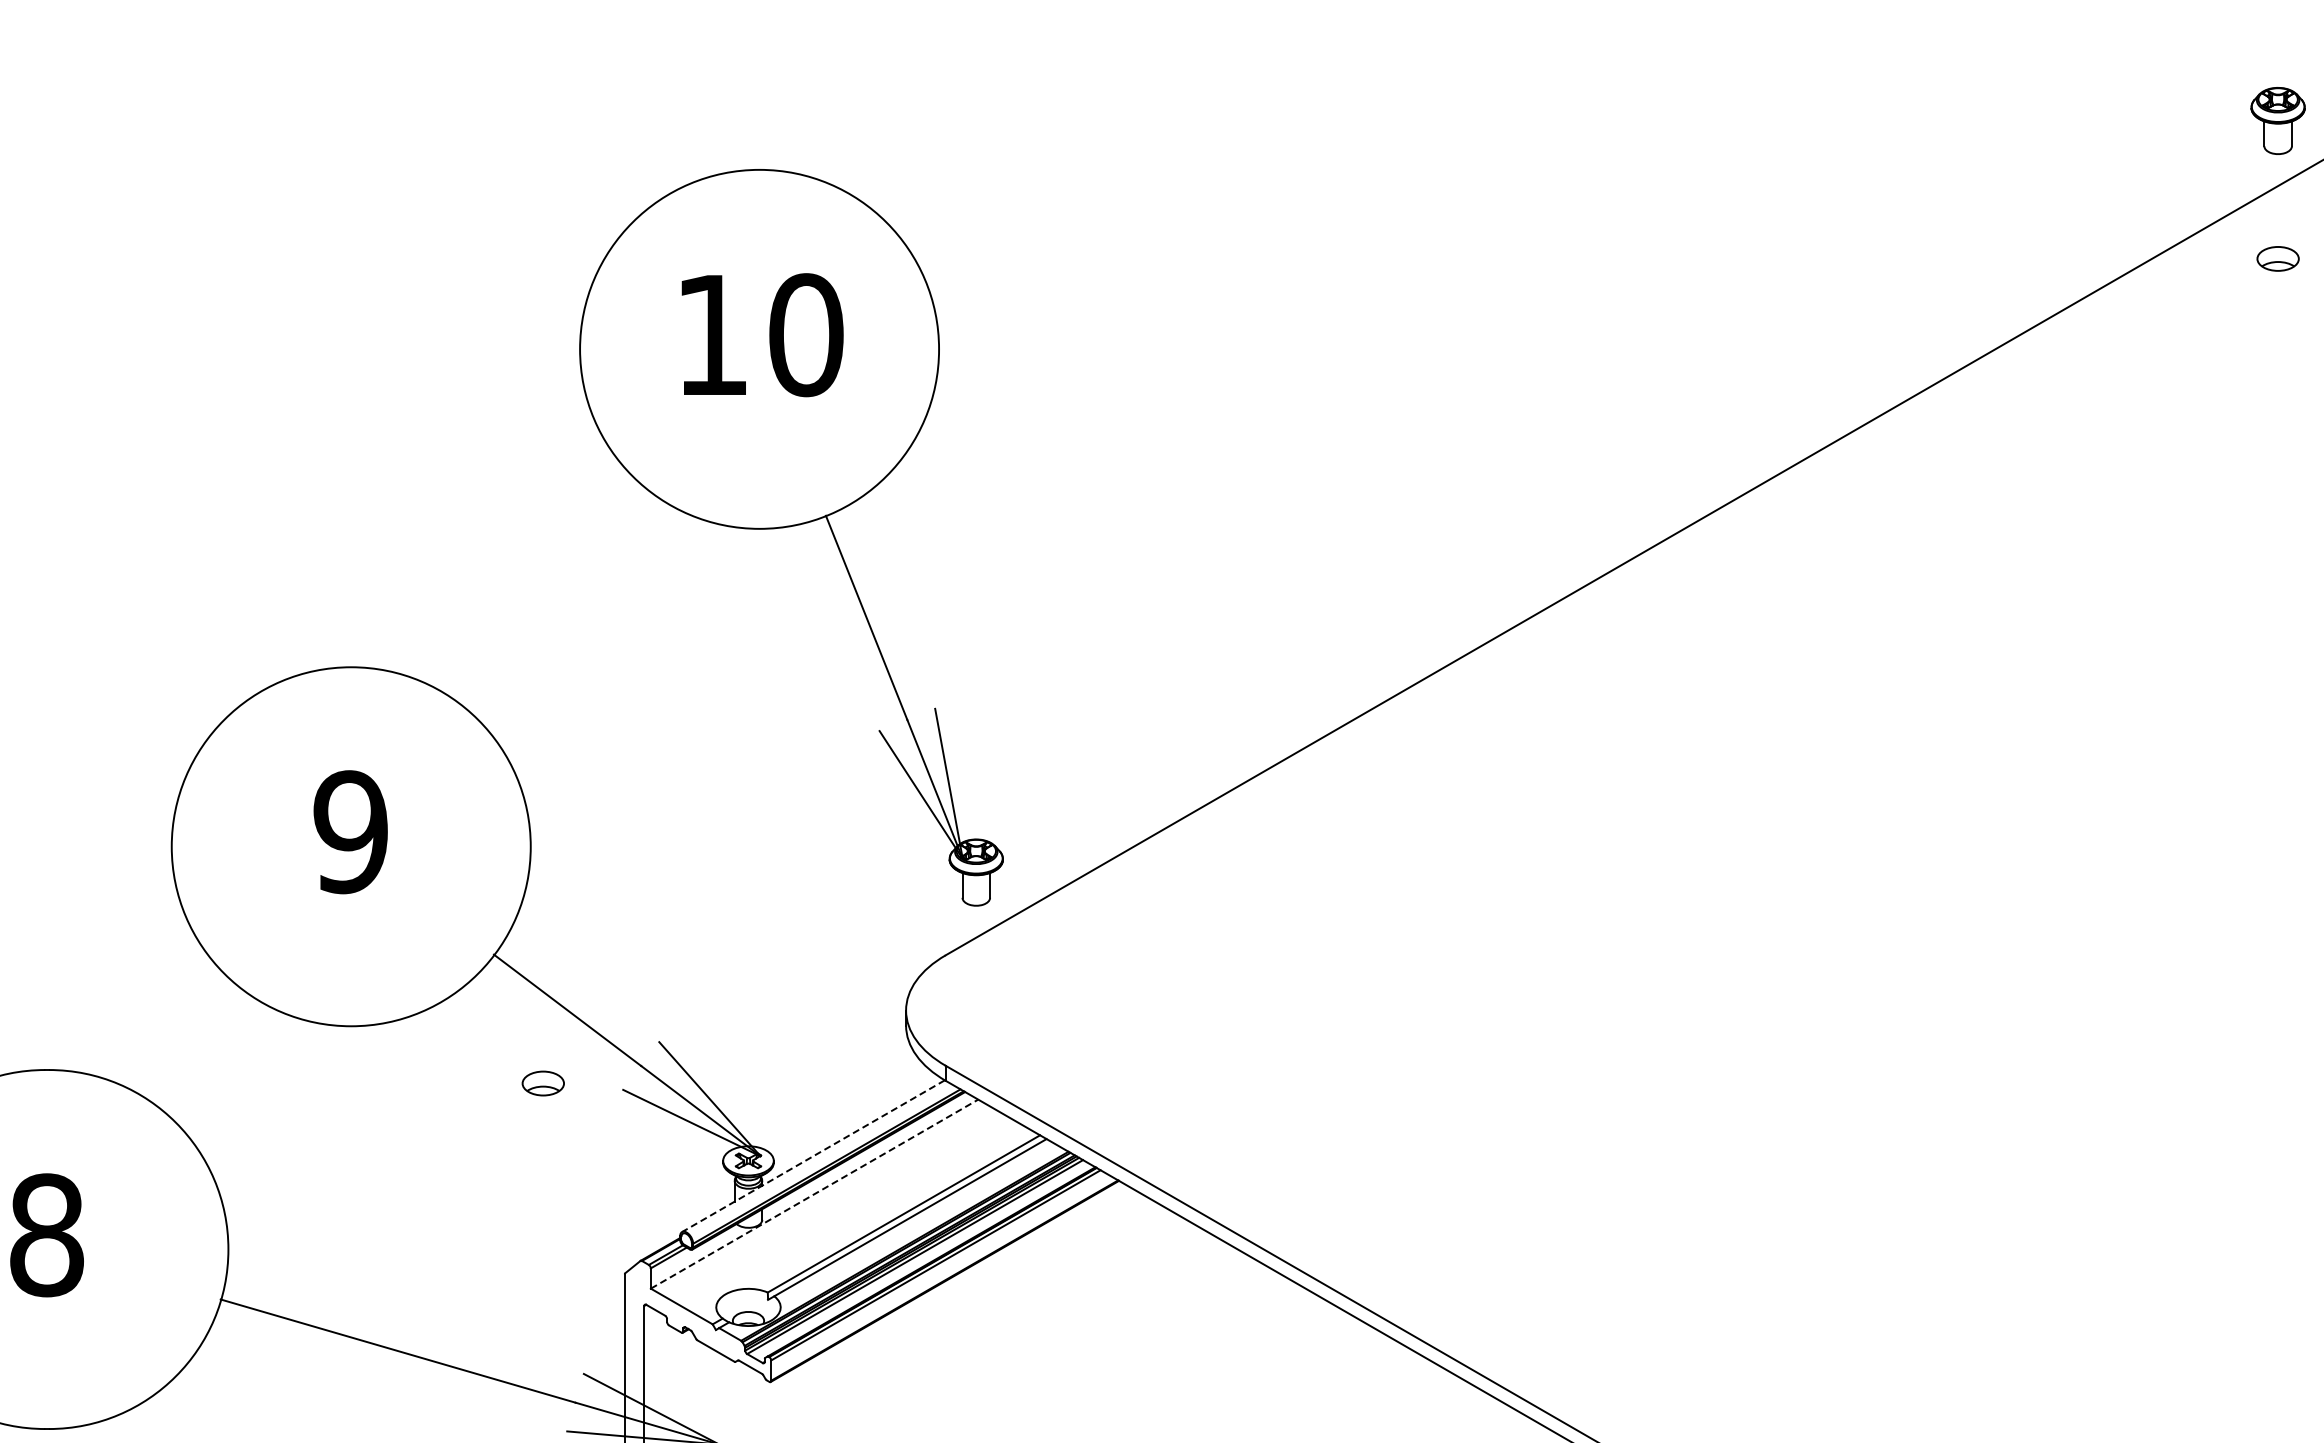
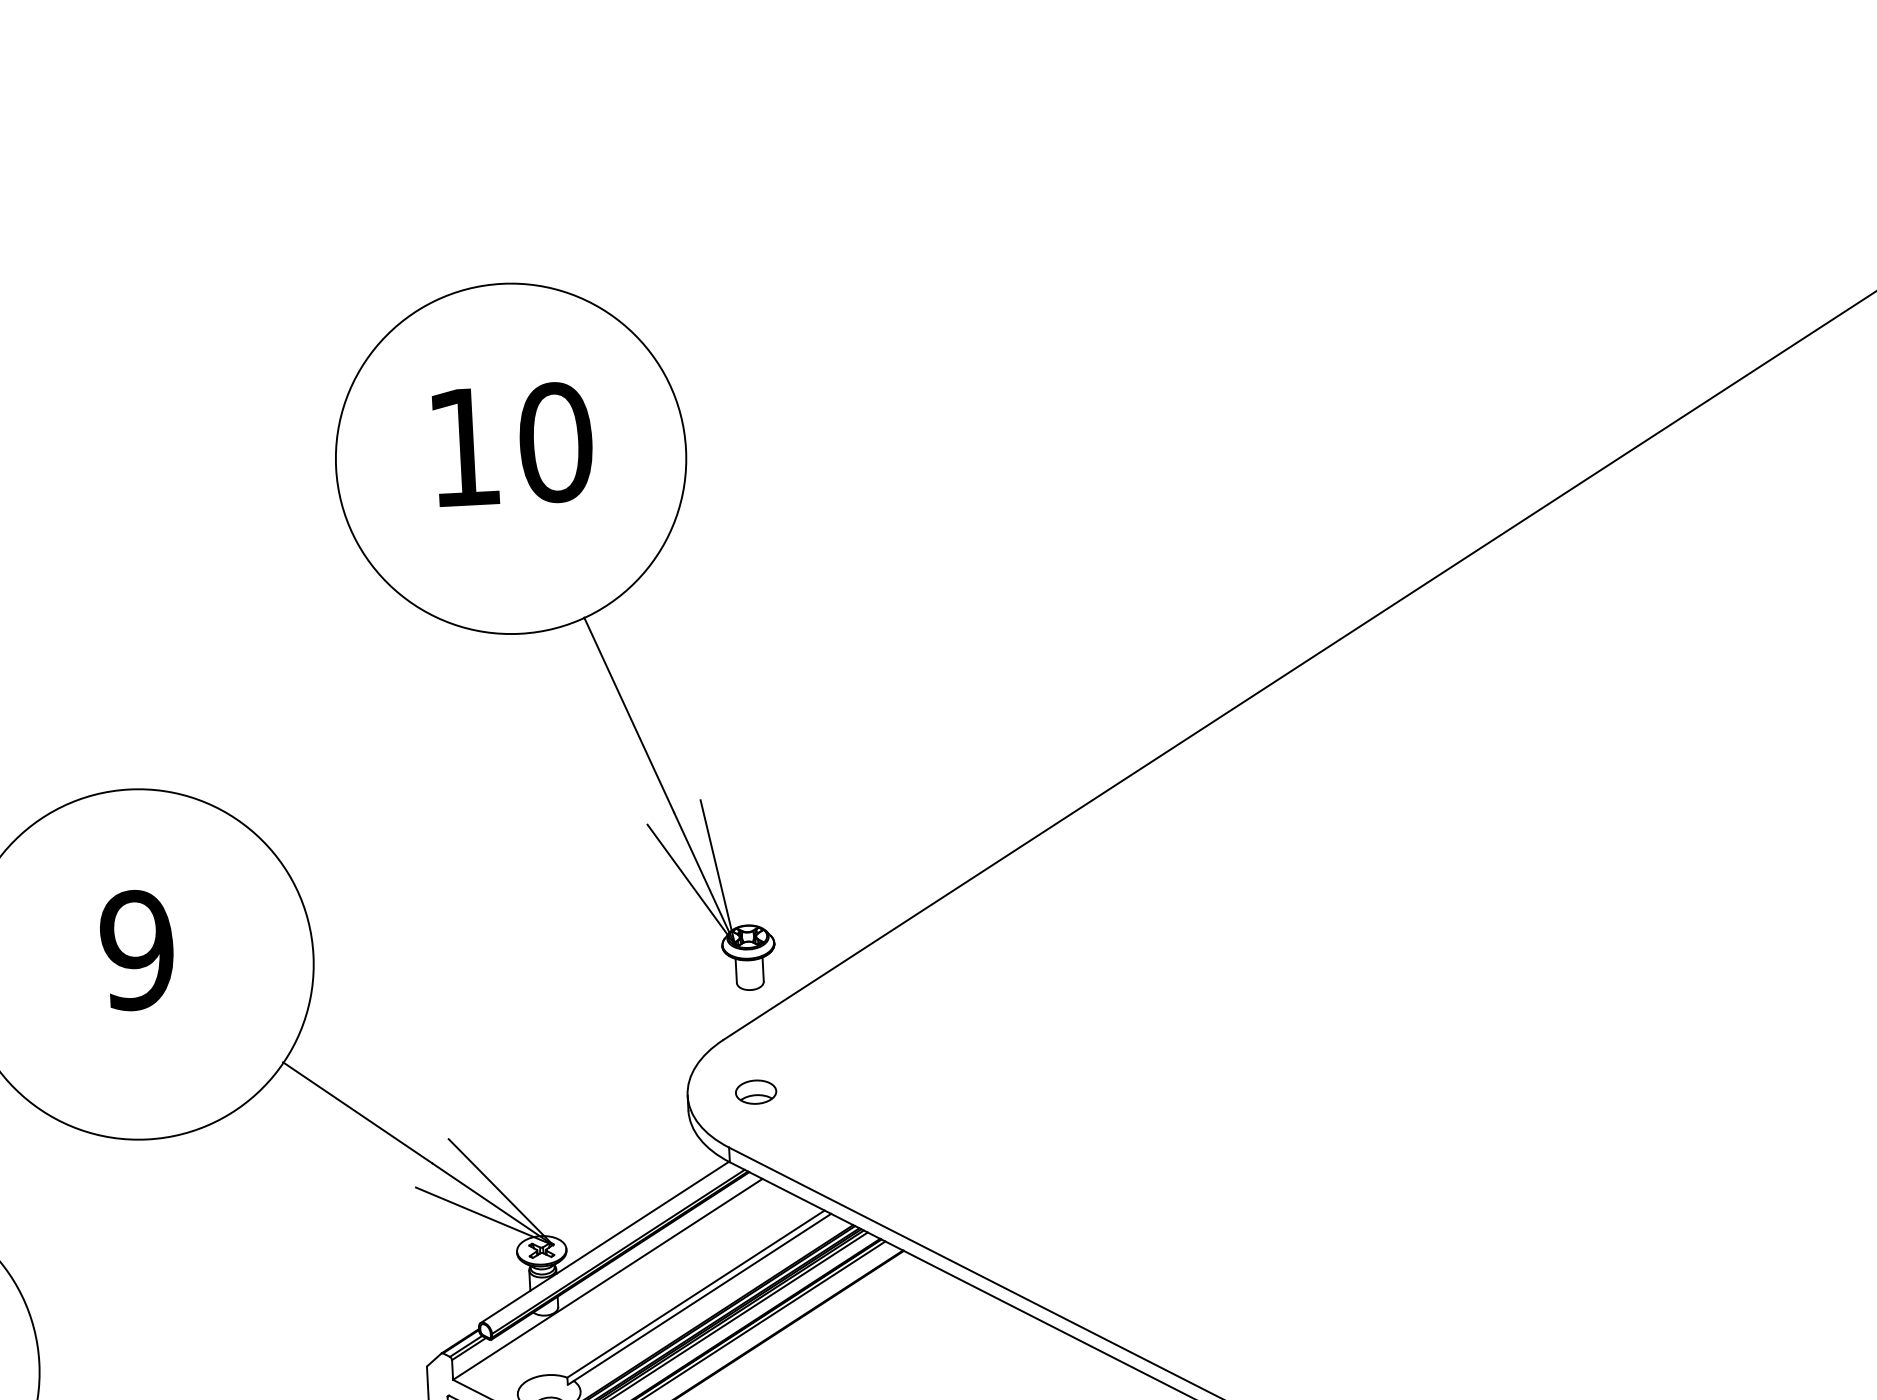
part: (542, 1083) -> (755, 1092), moved
line: (813, 1156) -> (604, 1242), dashed -> solid
line: (815, 1193) -> (608, 1278), dashed -> solid

